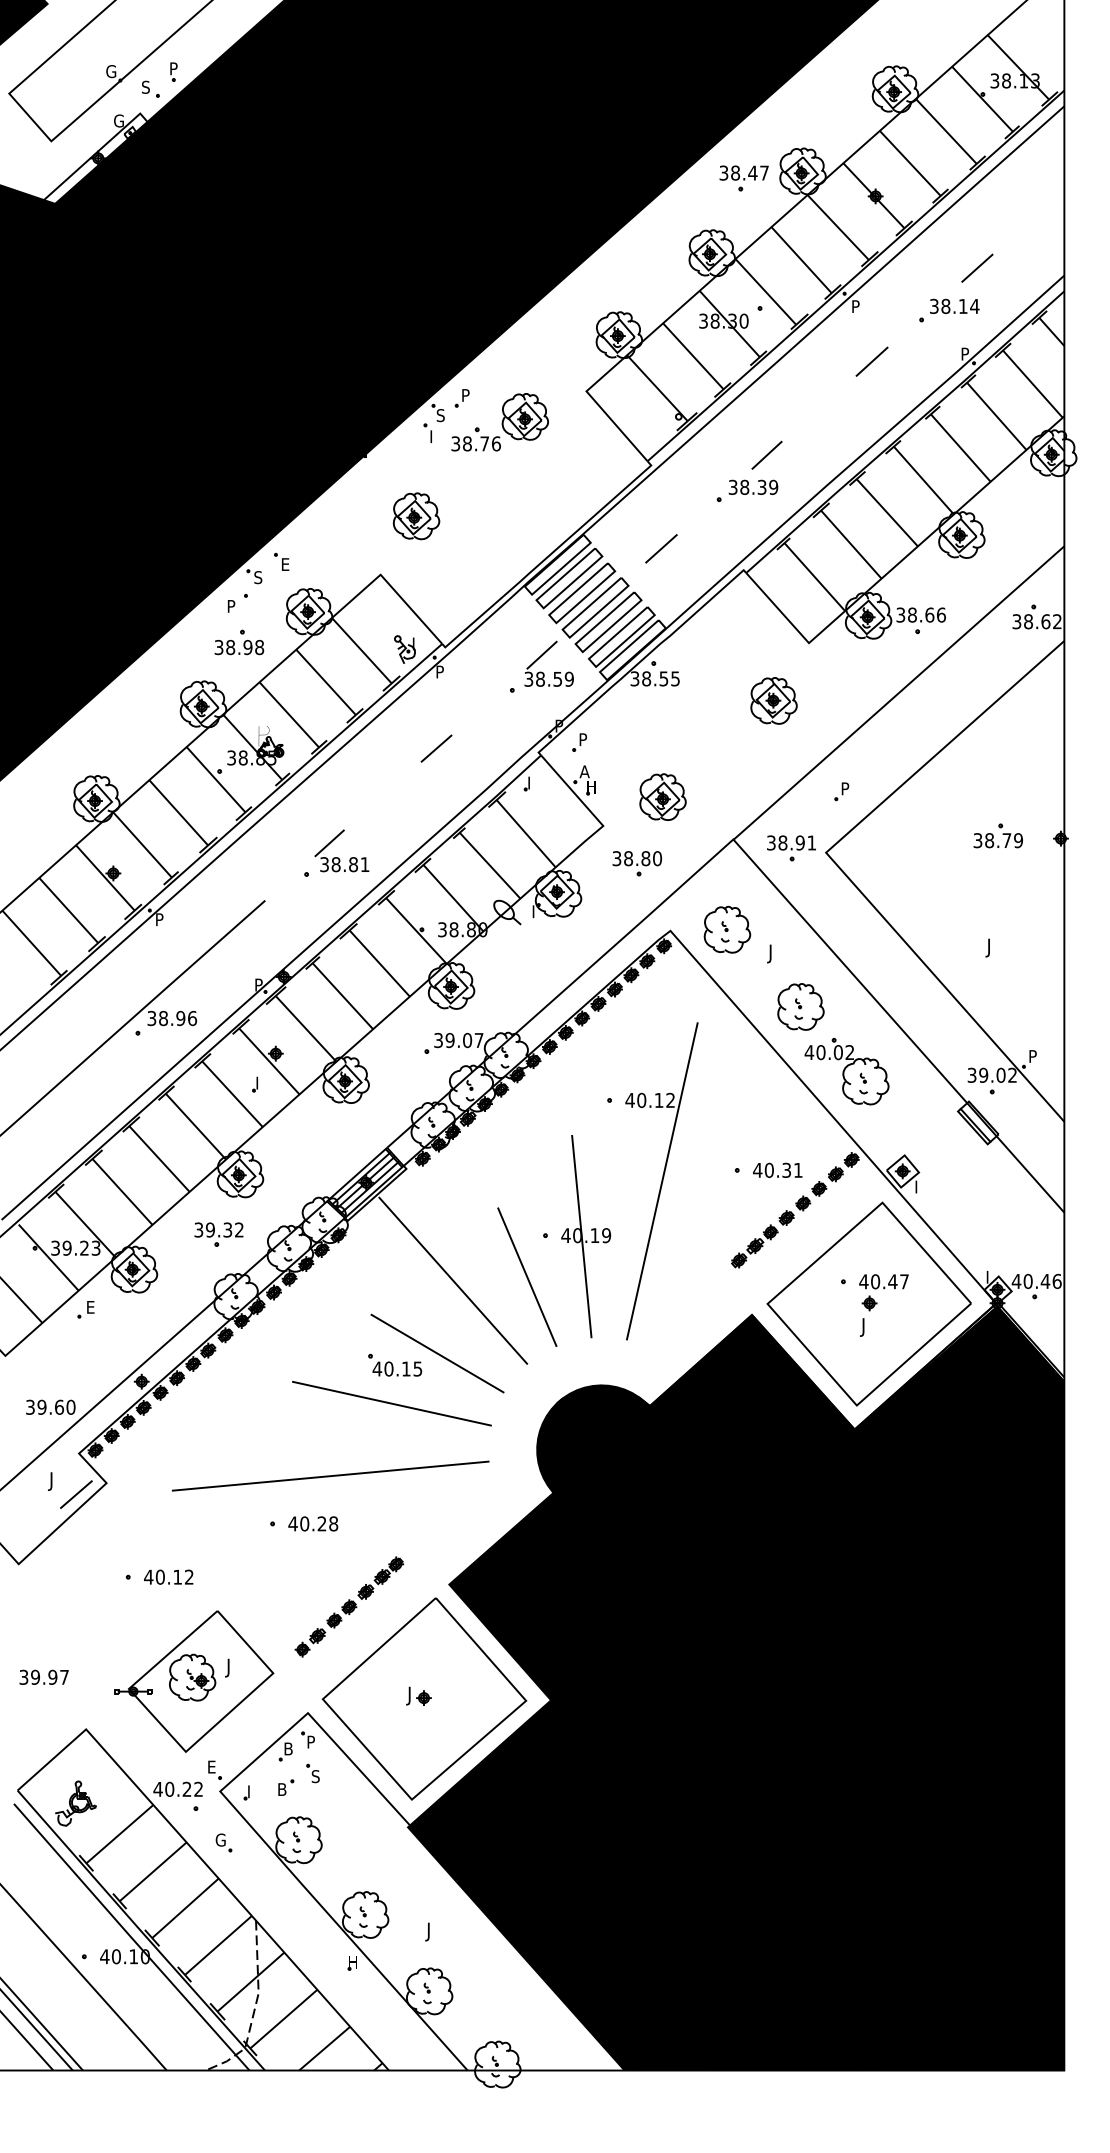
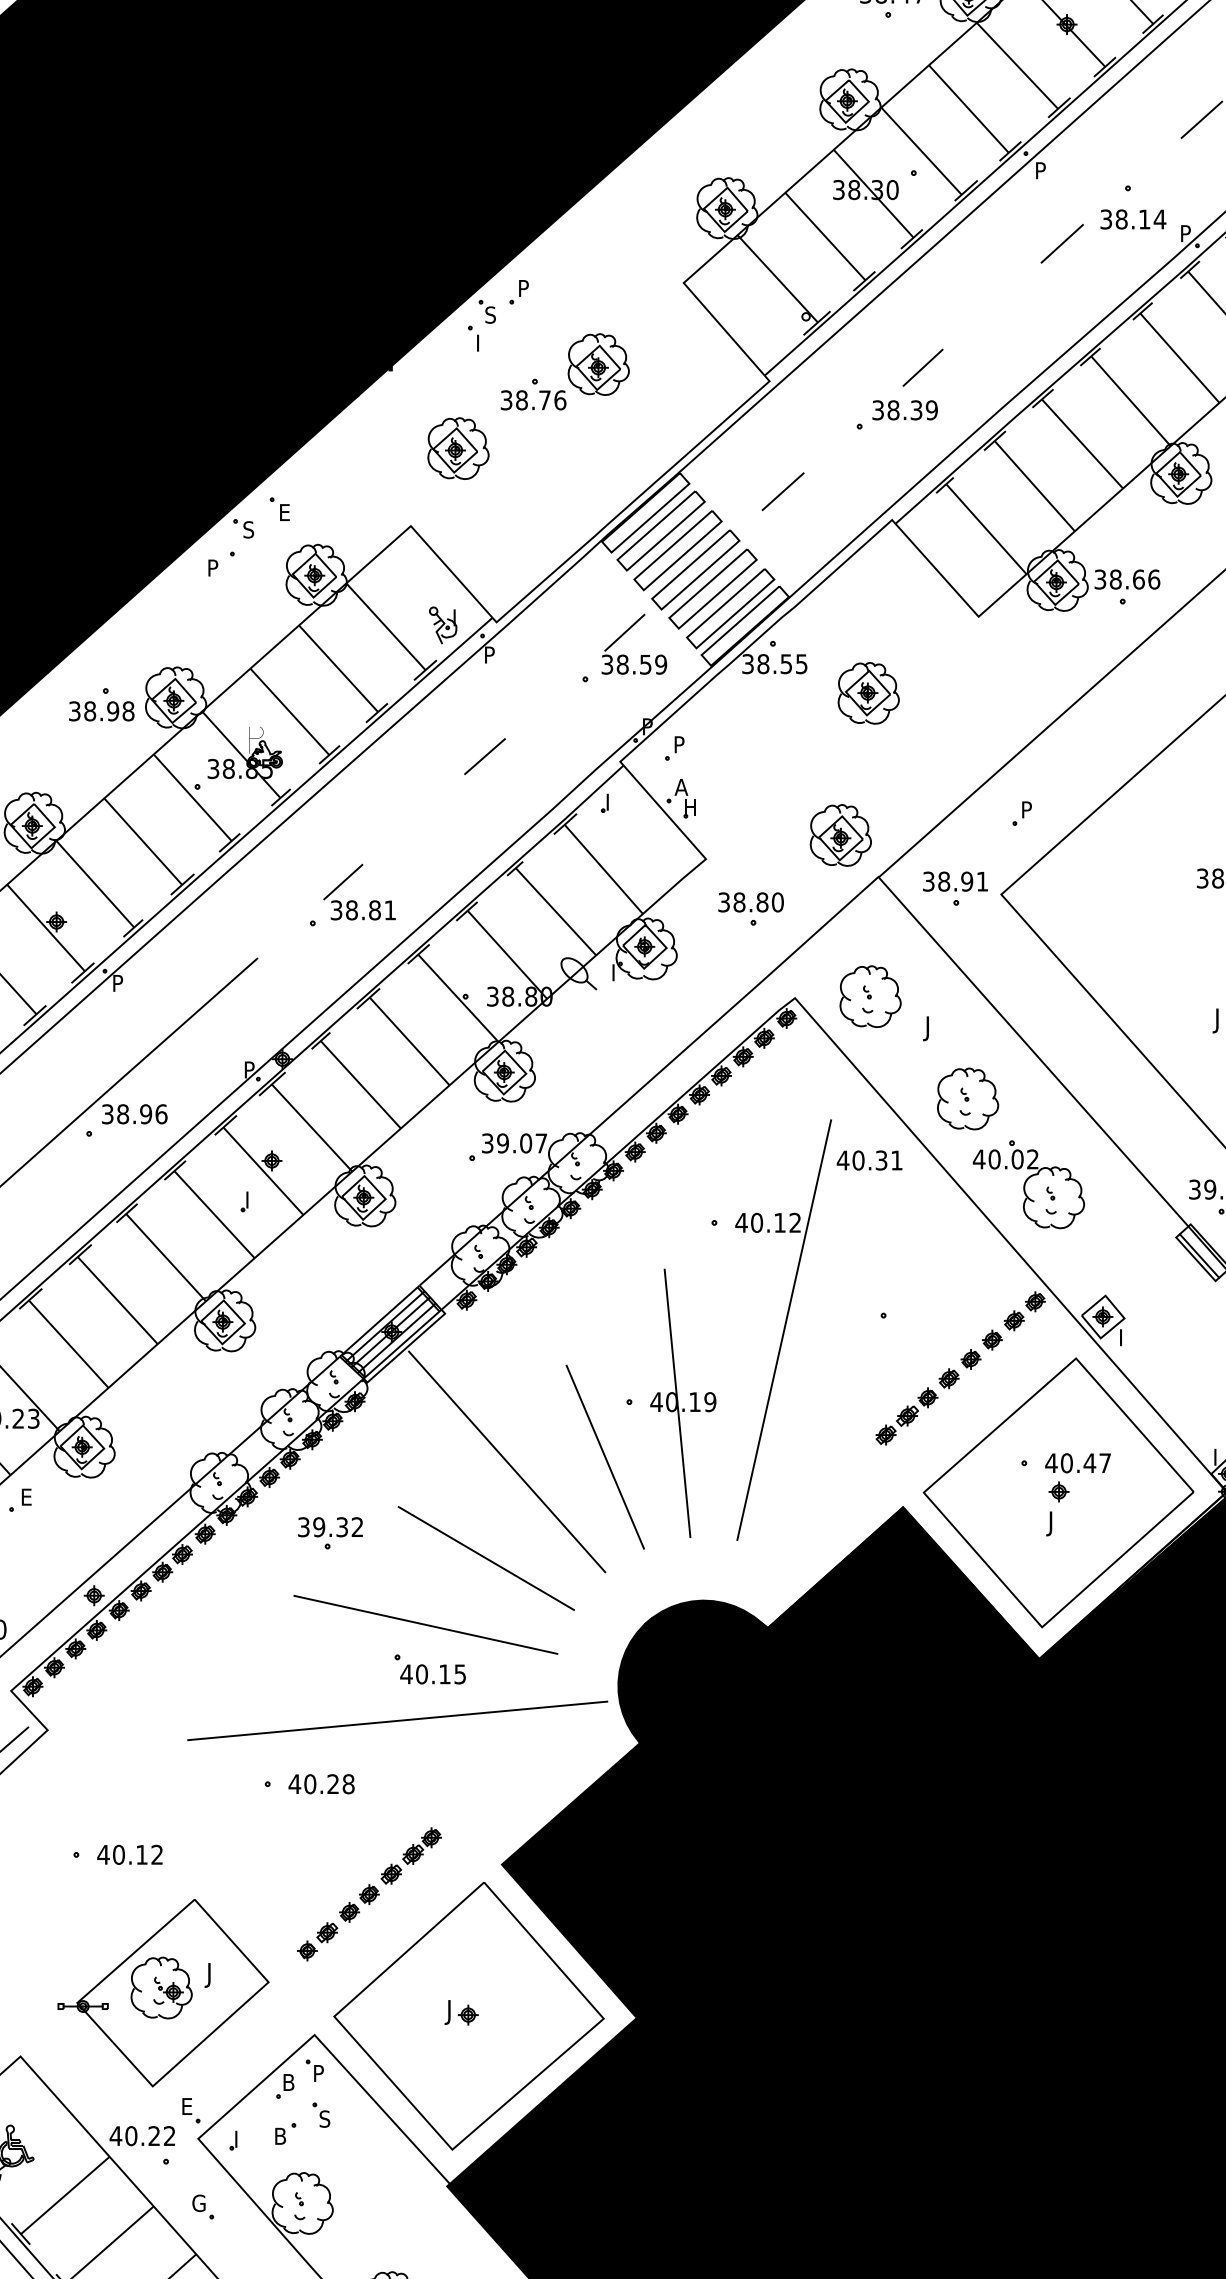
text: (954, 305) -> (1133, 218), moved
part: (499, 422) -> (564, 372), moved
part: (239, 642) -> (101, 704), moved
part: (773, 700) -> (868, 692), moved
part: (662, 796) -> (840, 834), moved
text: (777, 1169) -> (869, 1159), moved
part: (218, 1234) -> (329, 1533), moved
part: (395, 1364) -> (430, 1668), moved
line: (330, 1475) -> (397, 1720), moved

